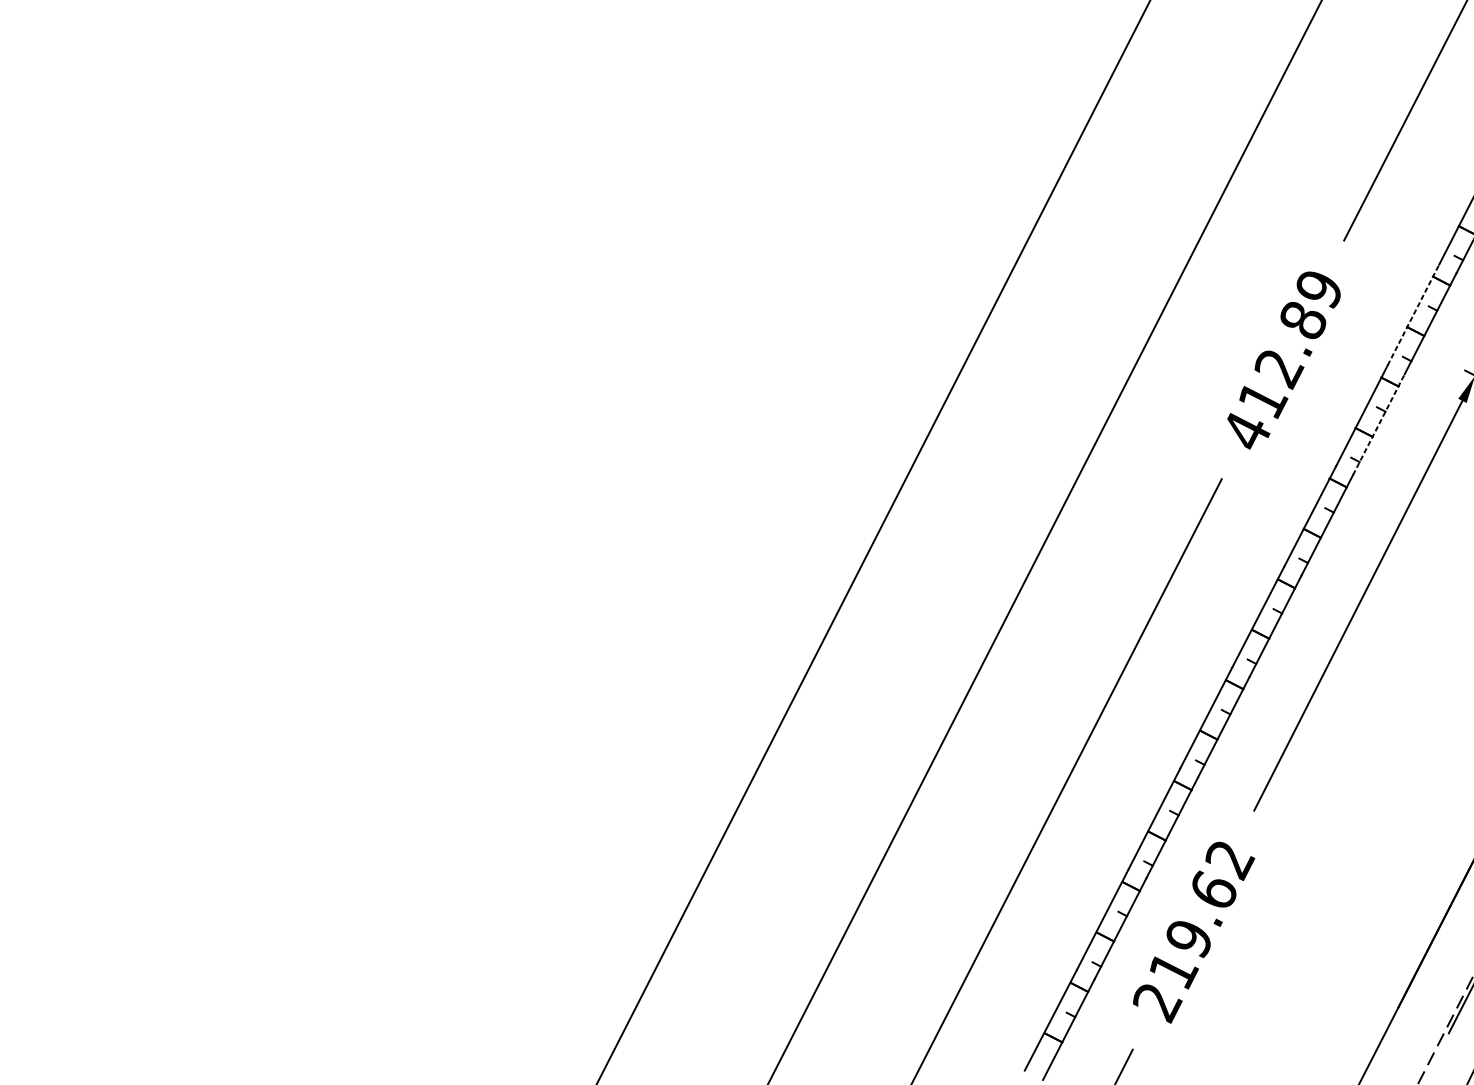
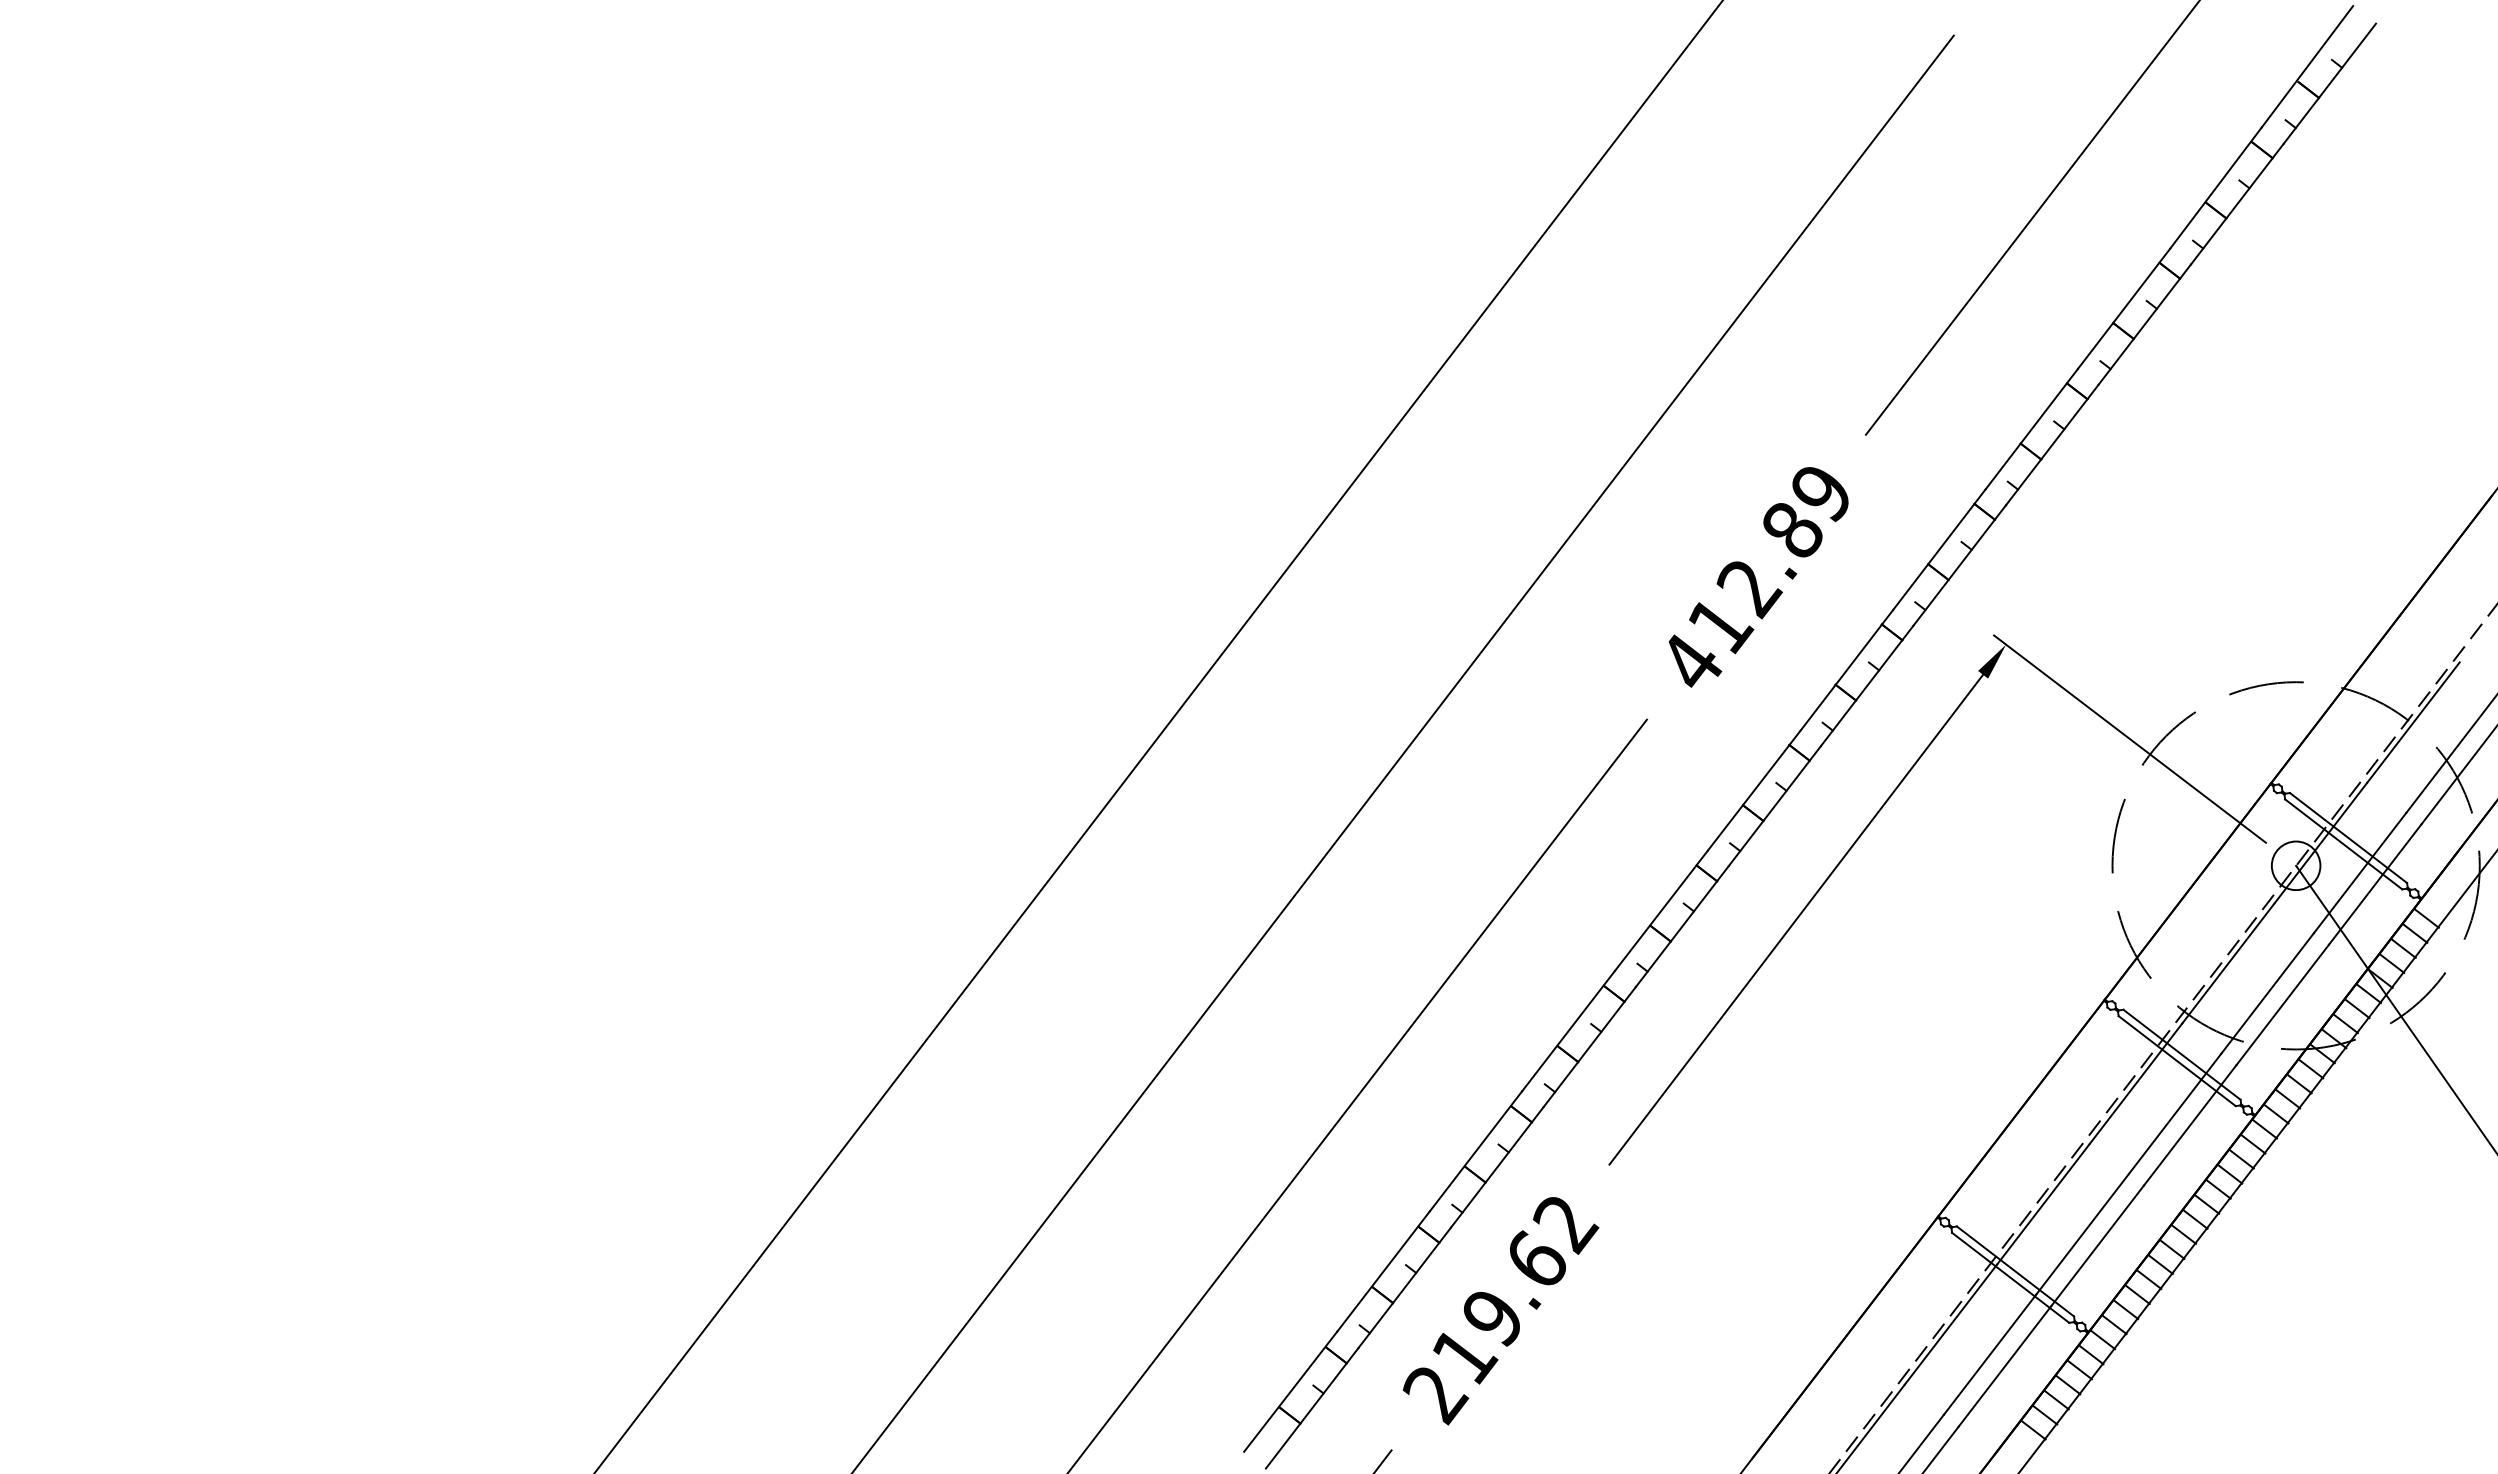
line: (1413, 314) -> (1939, 549), dashed -> solid
line: (1379, 424) -> (1867, 685), dashed -> solid

